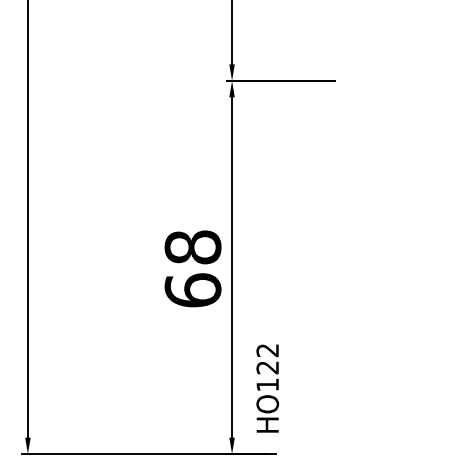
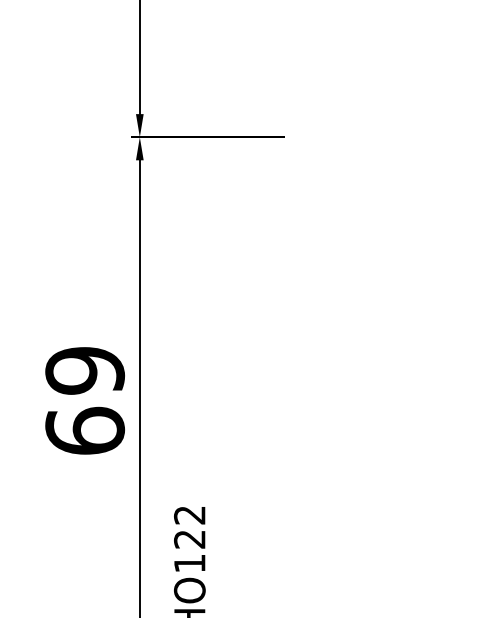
text: (192, 247) -> (84, 370), 68 -> 69

